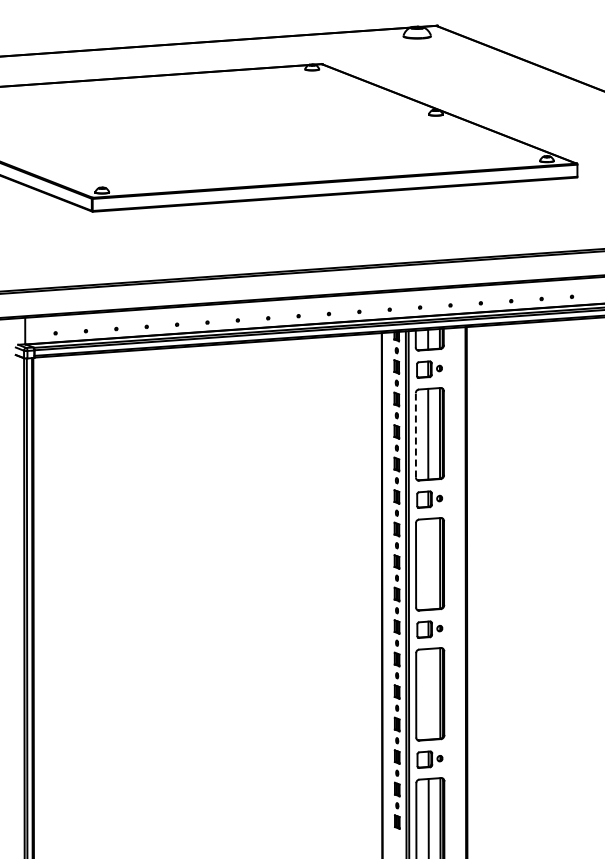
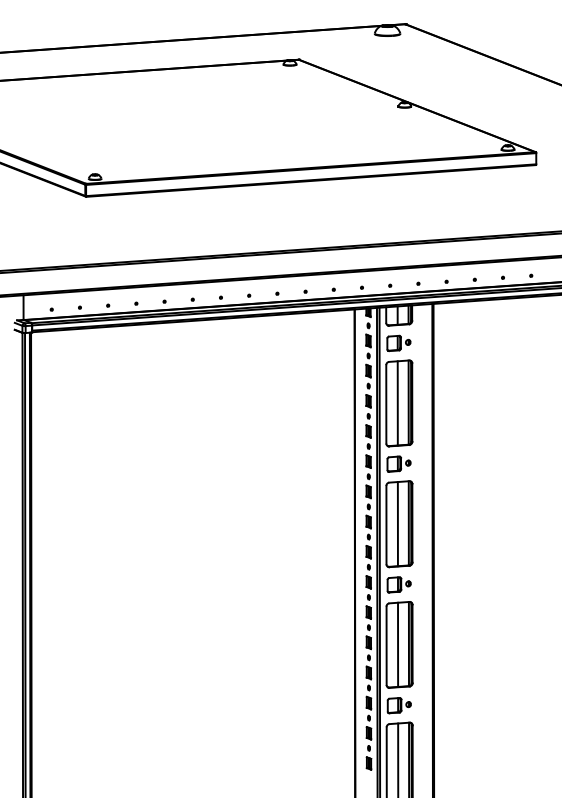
line: (415, 434) -> (385, 403), dashed -> solid
line: (428, 563) -> (397, 523), added
line: (428, 693) -> (397, 644), added

